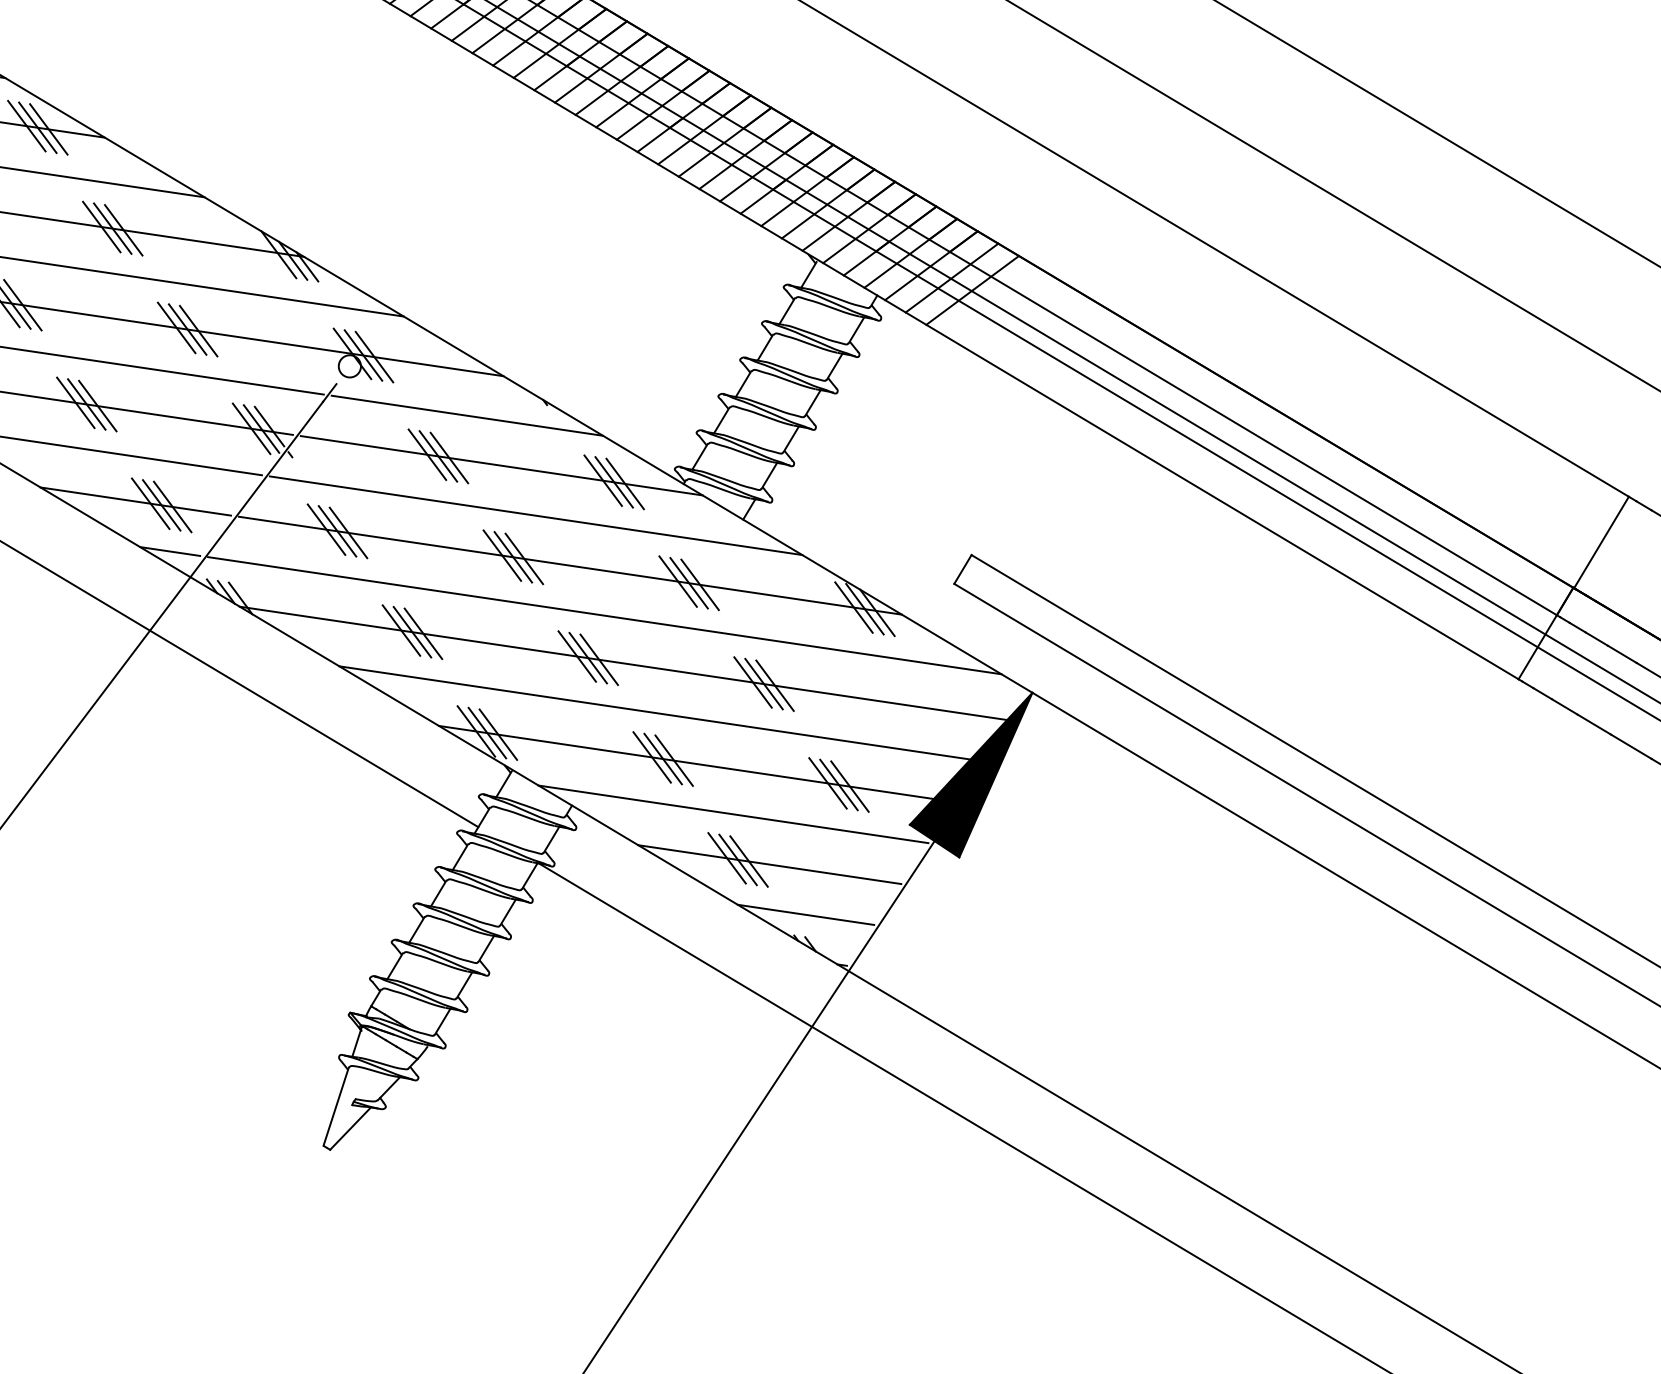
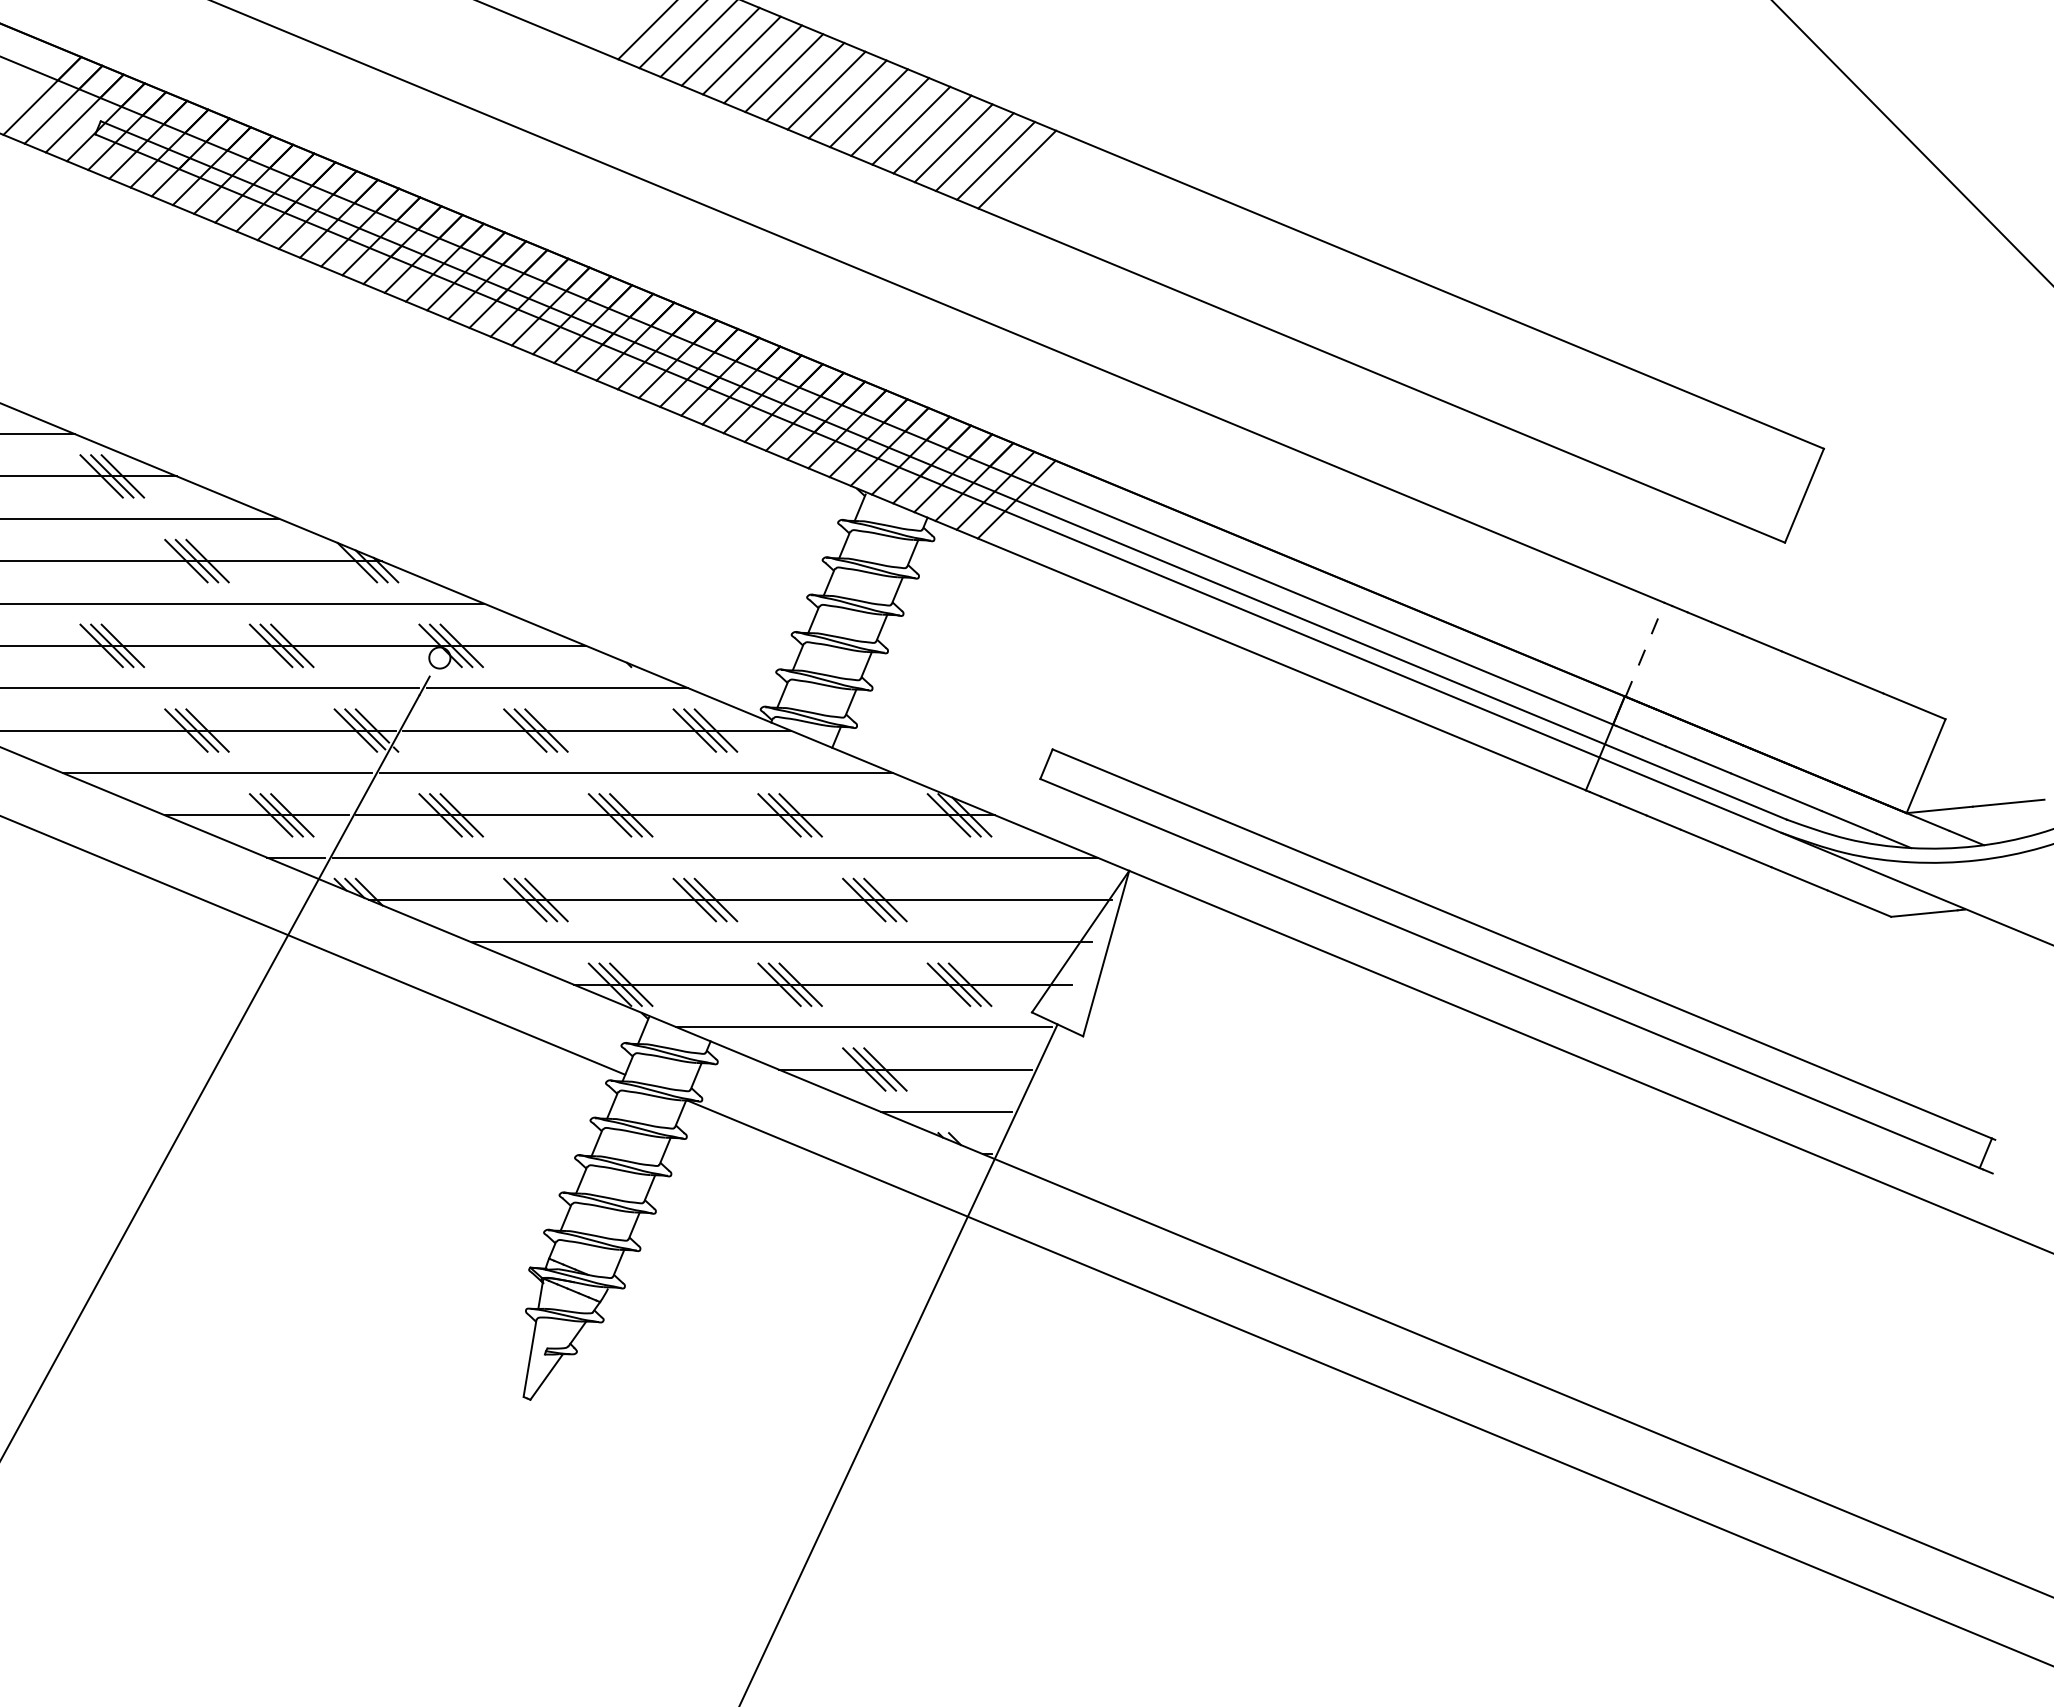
line: (1601, 542) -> (1645, 649), solid -> dashed
fill: (969, 771) -> (1080, 953), removed

